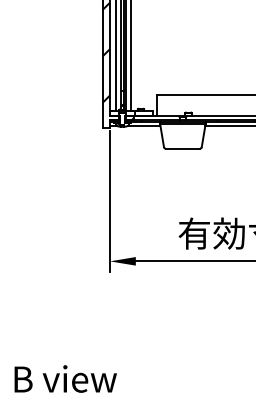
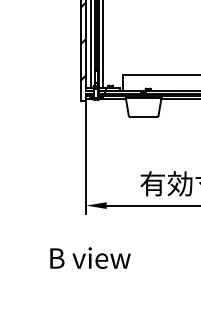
text: (65, 378) -> (90, 257), moved

